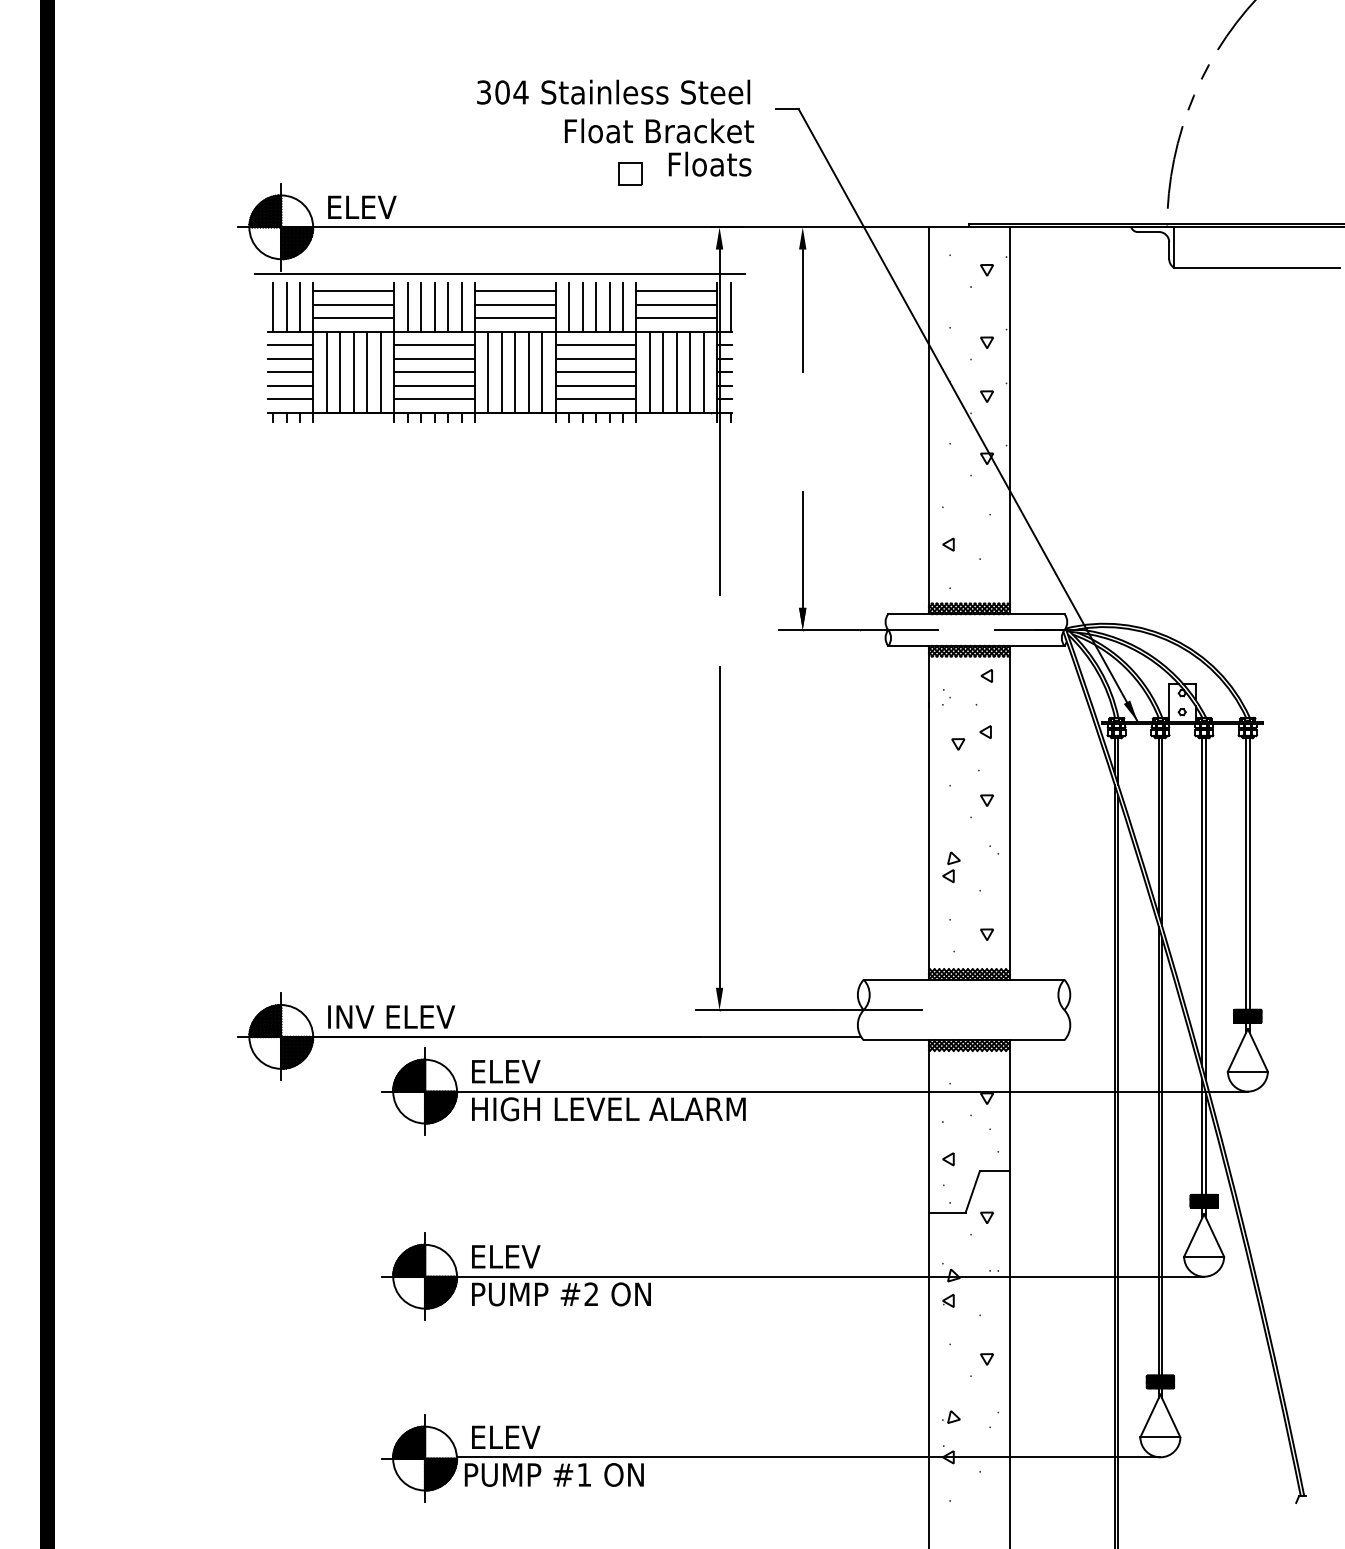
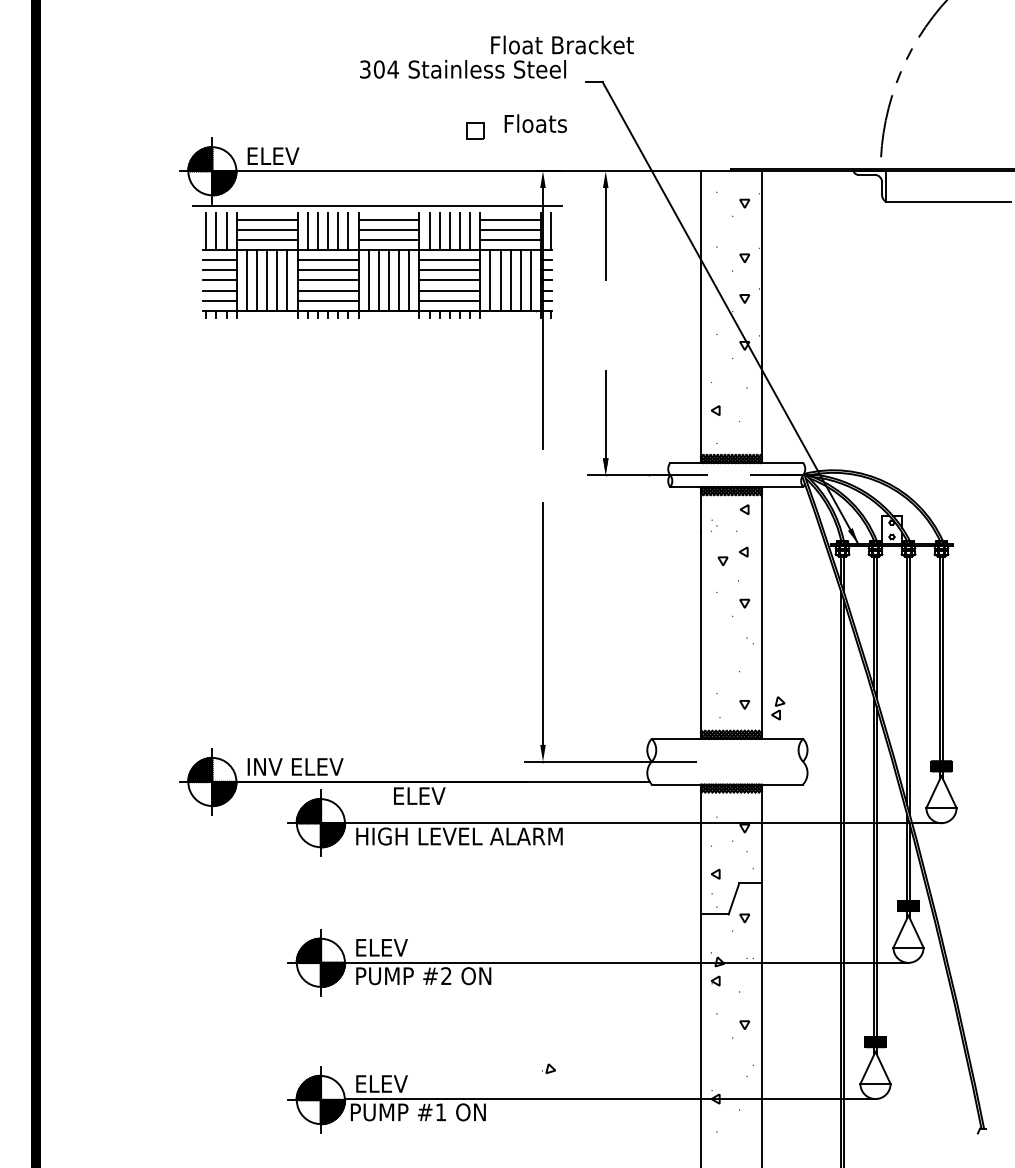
text: (659, 130) -> (562, 44), moved
part: (951, 867) -> (778, 708), moved
text: (506, 1071) -> (420, 795), moved
part: (951, 1416) -> (548, 1068), moved

